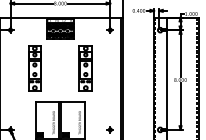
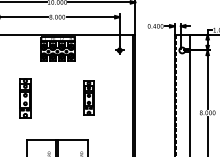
part: (34, 68) -> (24, 98), size x0.7
part: (85, 68) -> (88, 98), size x0.6

